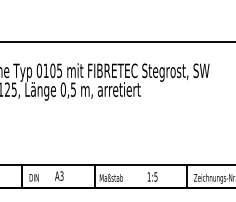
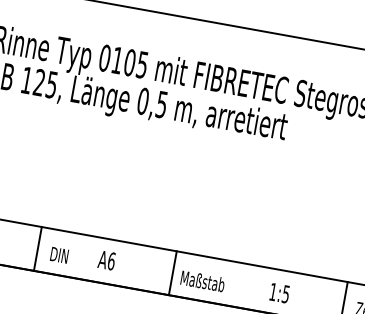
text: (61, 175) -> (111, 260), A3 -> A6

